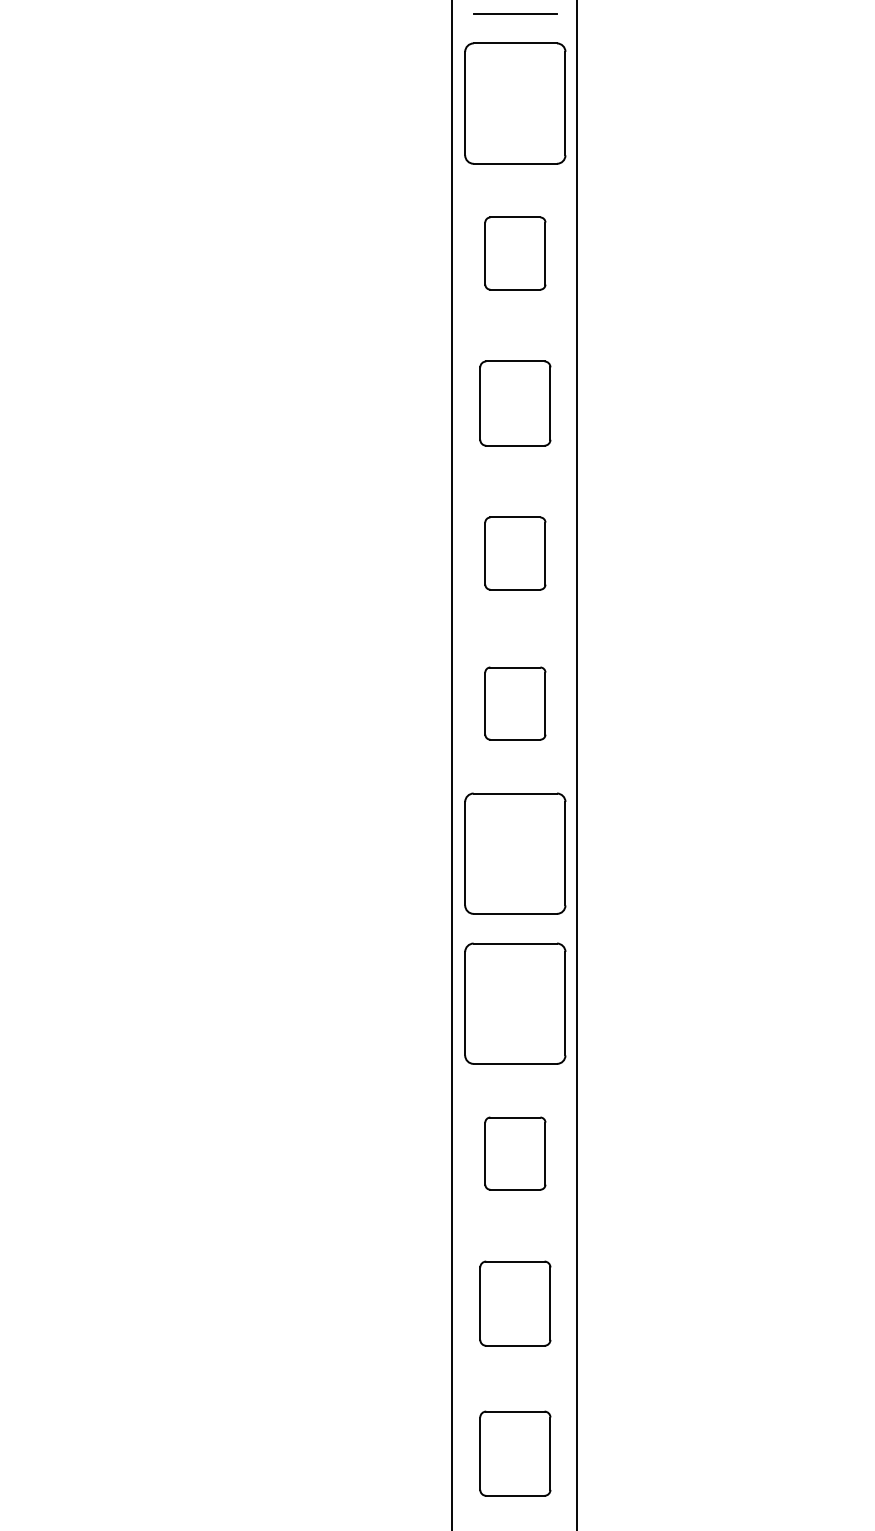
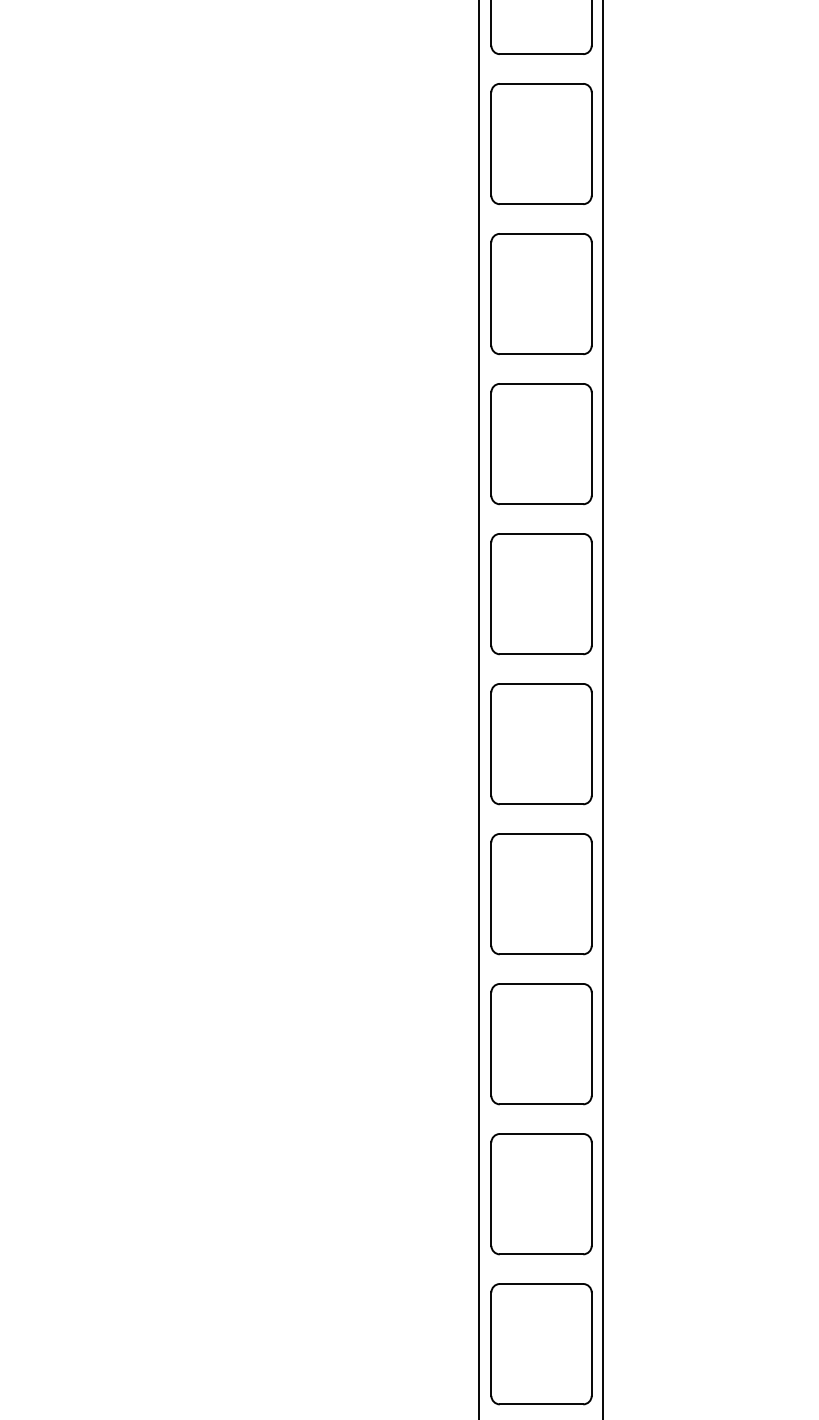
part: (515, 253) -> (541, 143), size x1.67
part: (515, 403) -> (541, 293), size x1.43
part: (515, 553) -> (541, 443), size x1.67
part: (515, 703) -> (541, 593), size x1.67
part: (515, 1153) -> (541, 1043), size x1.67
part: (515, 1303) -> (541, 1193), size x1.43
part: (515, 1453) -> (541, 1343), size x1.43

